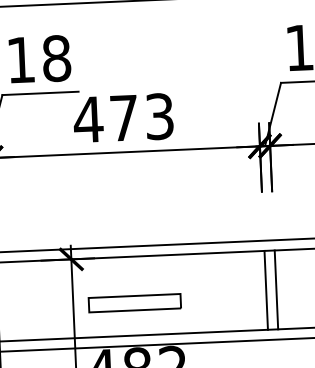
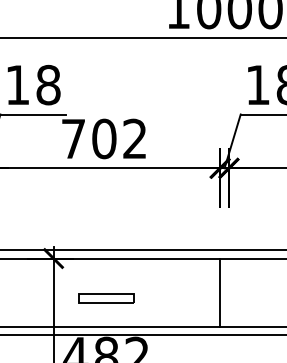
text: (123, 117) -> (103, 138), 473 -> 702
line: (275, 289) -> (228, 292), removed
part: (134, 303) -> (106, 298), size x0.7

